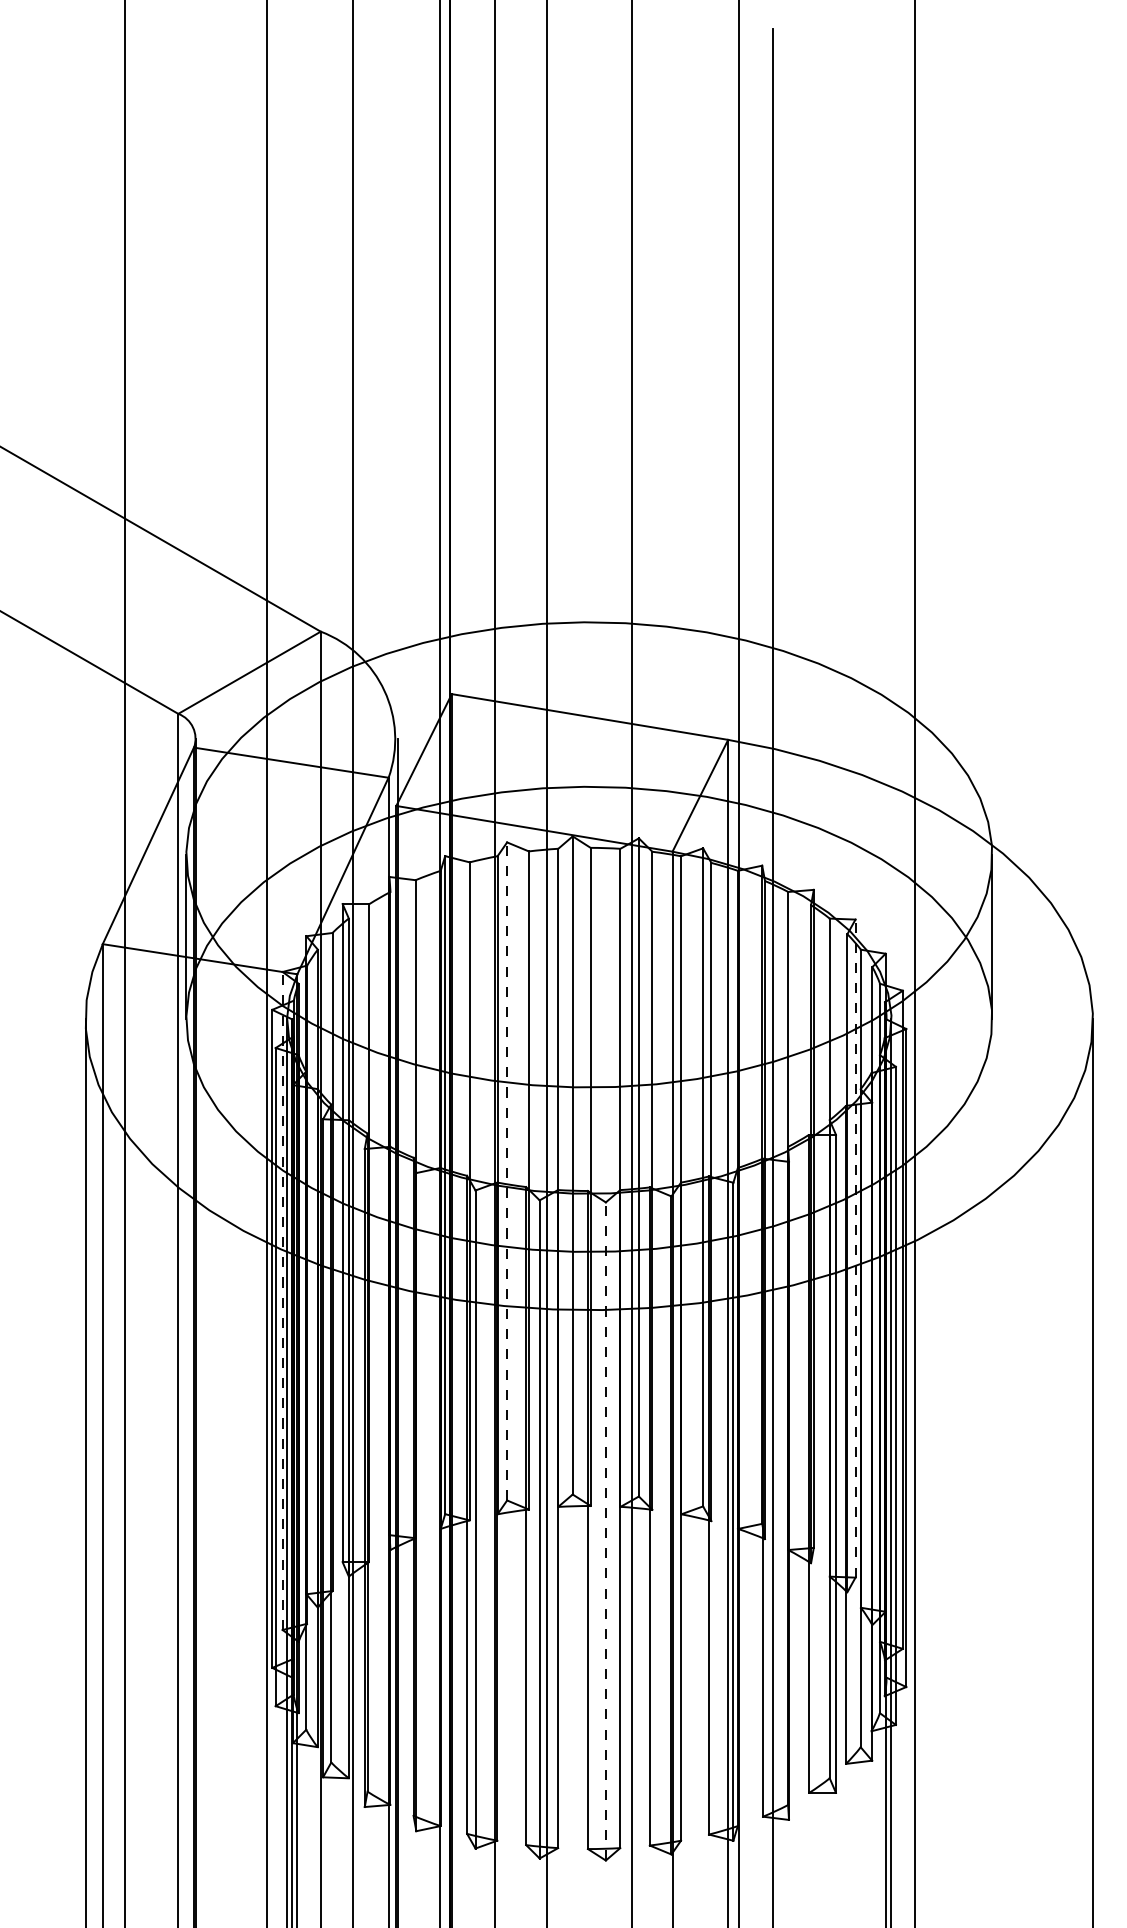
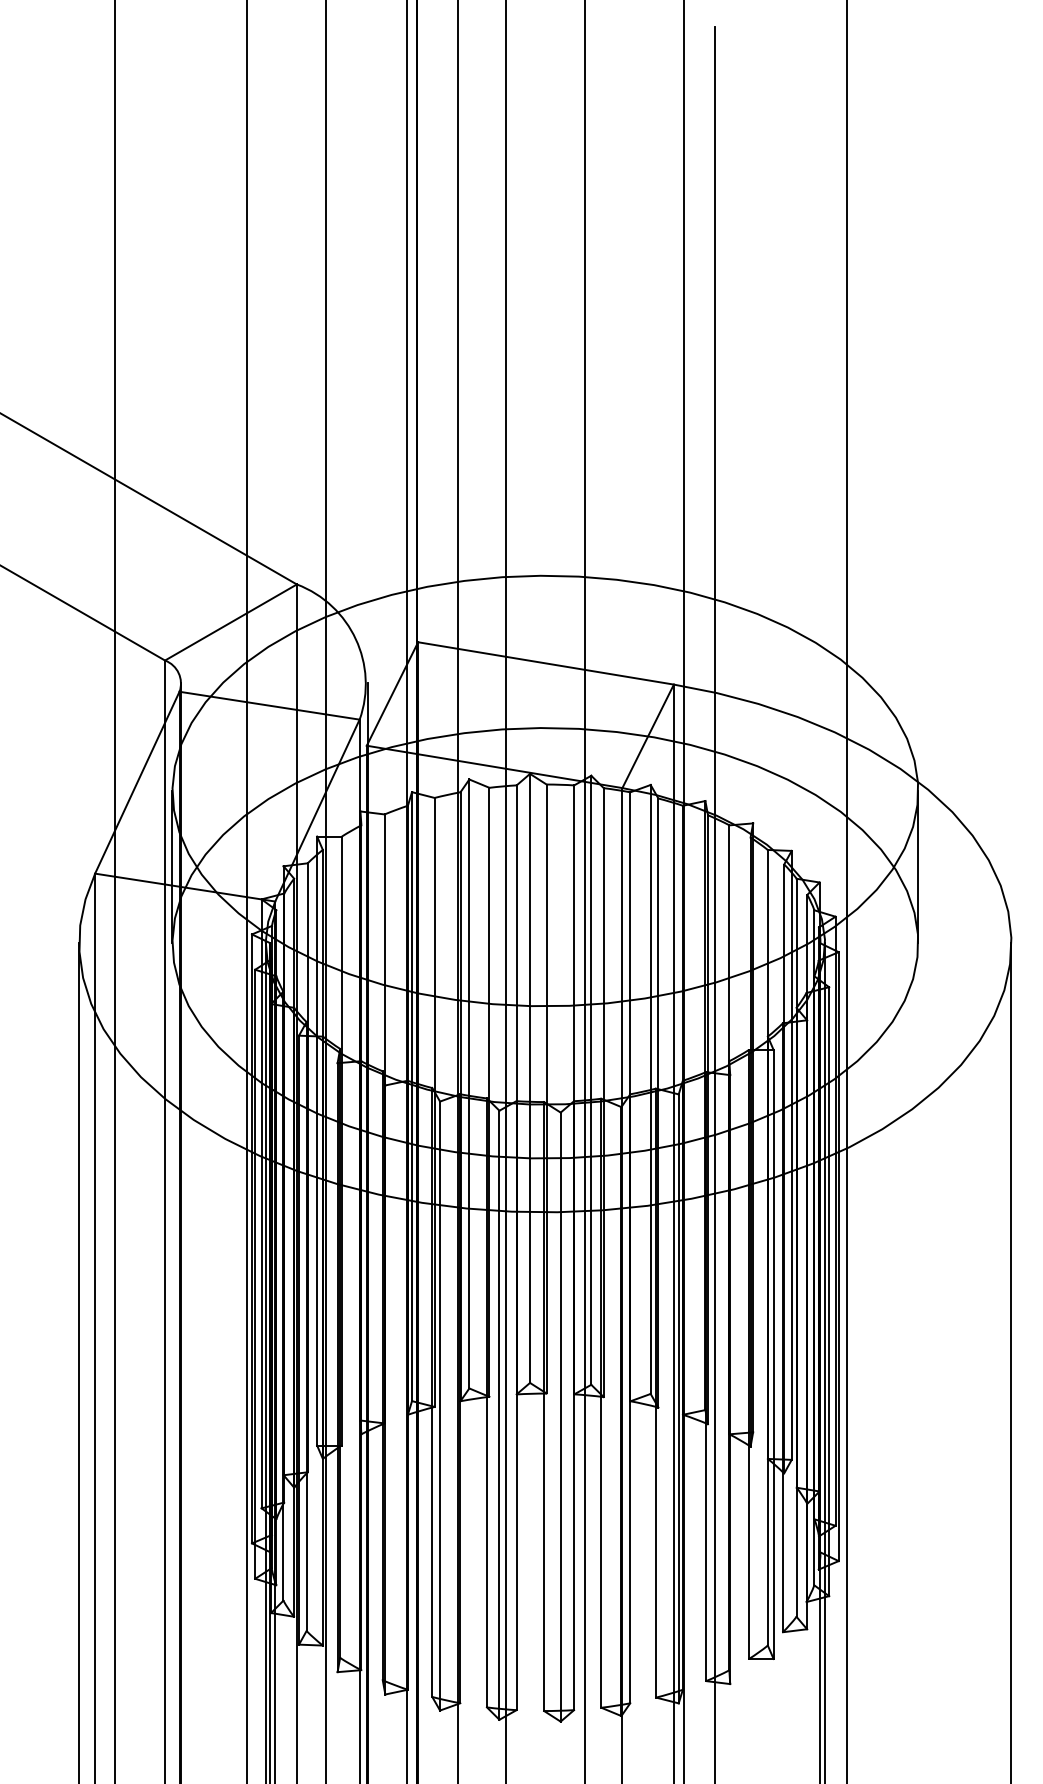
line: (507, 1170) -> (469, 1083), dashed -> solid
line: (855, 1248) -> (791, 1155), dashed -> solid
line: (282, 1300) -> (261, 1203), dashed -> solid
line: (605, 1530) -> (560, 1416), dashed -> solid

